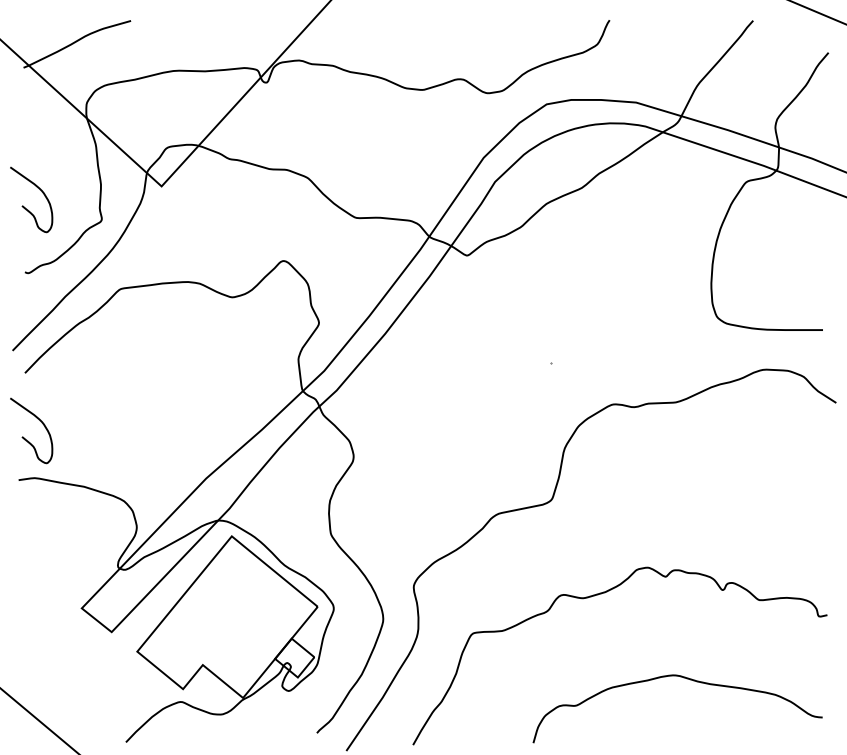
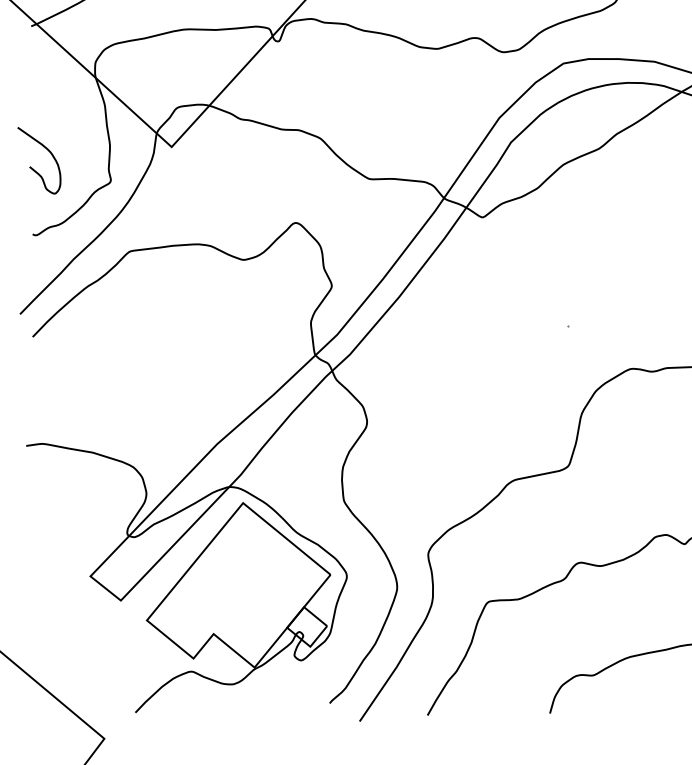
curve: (24, 437) -> (32, 402), removed

